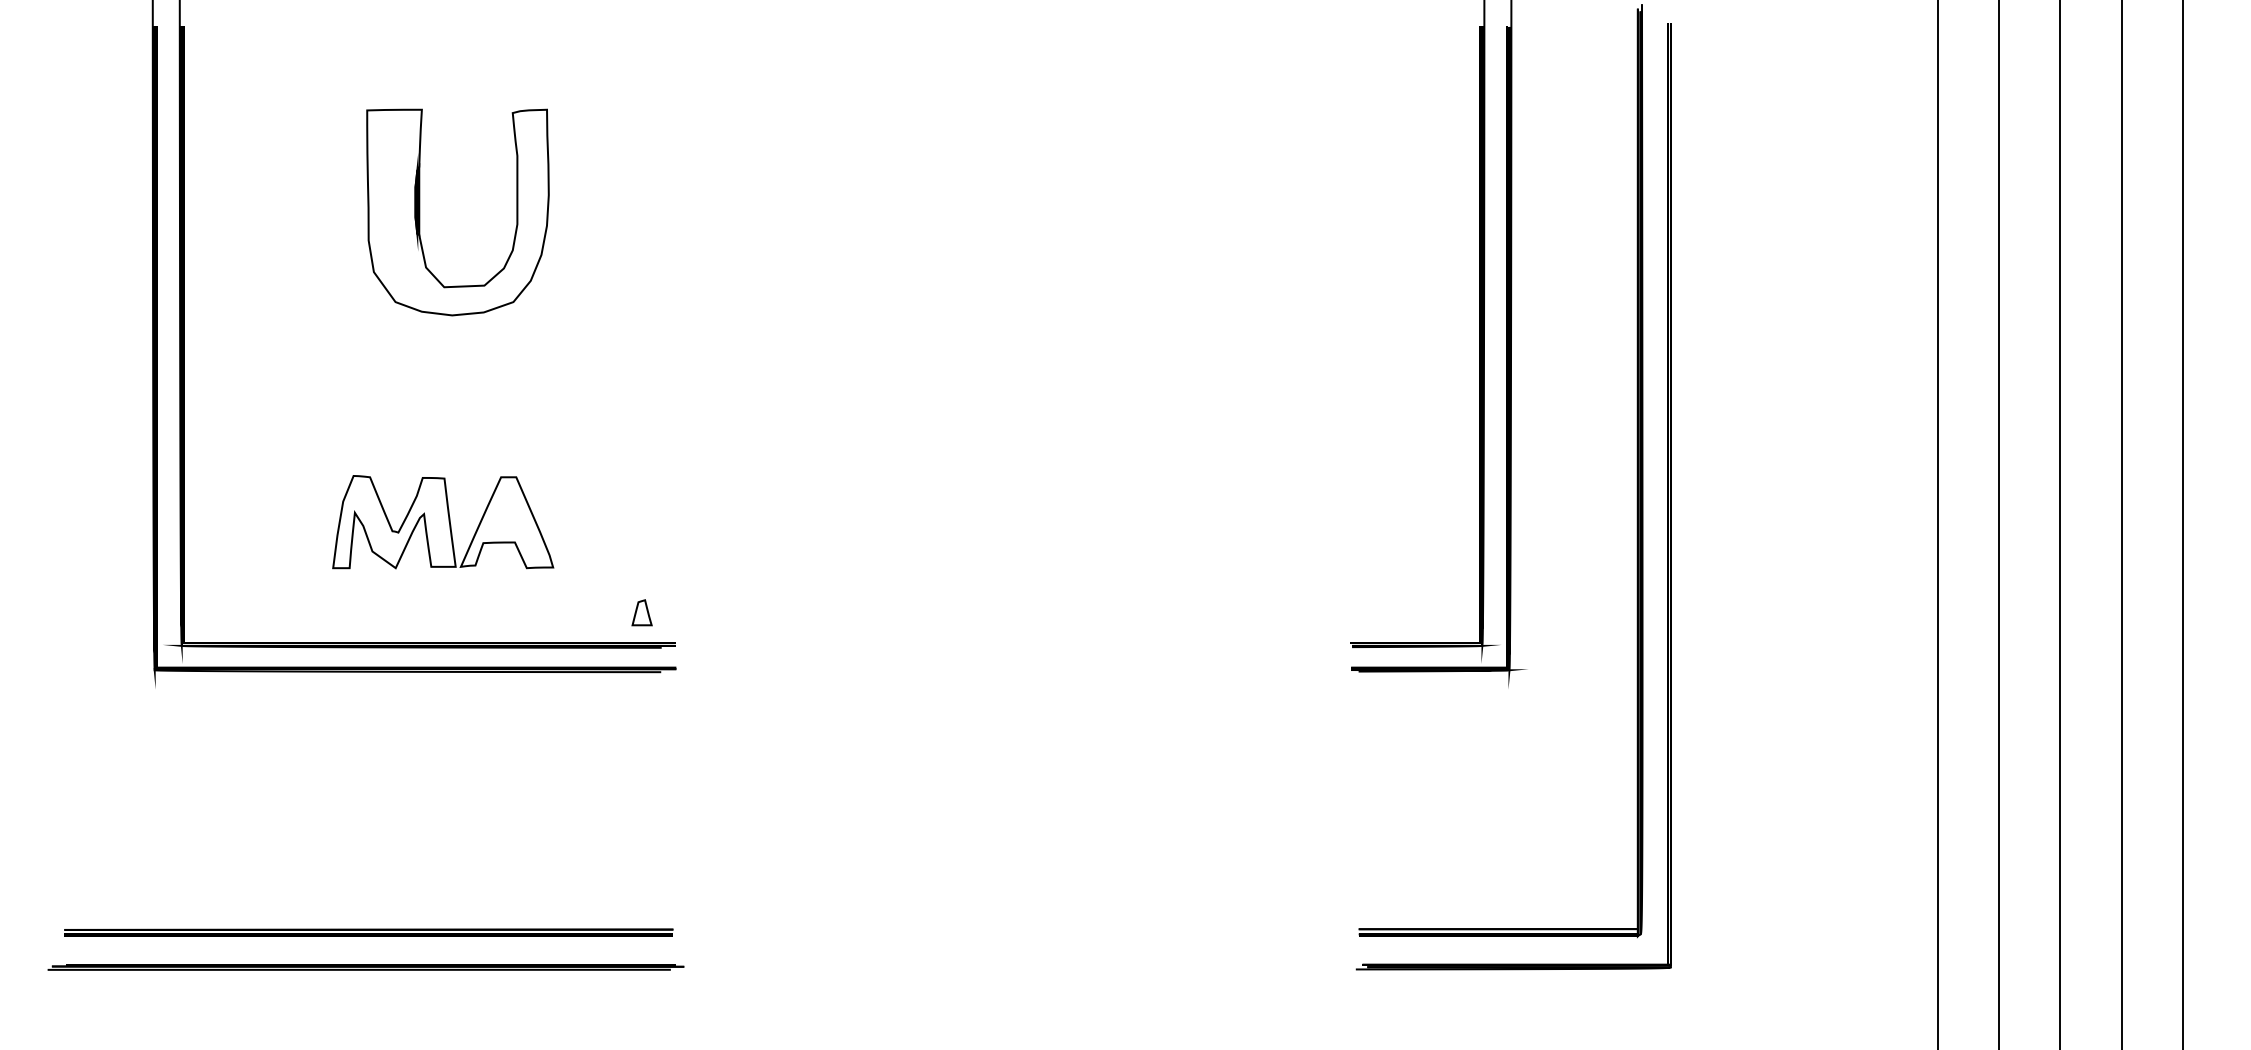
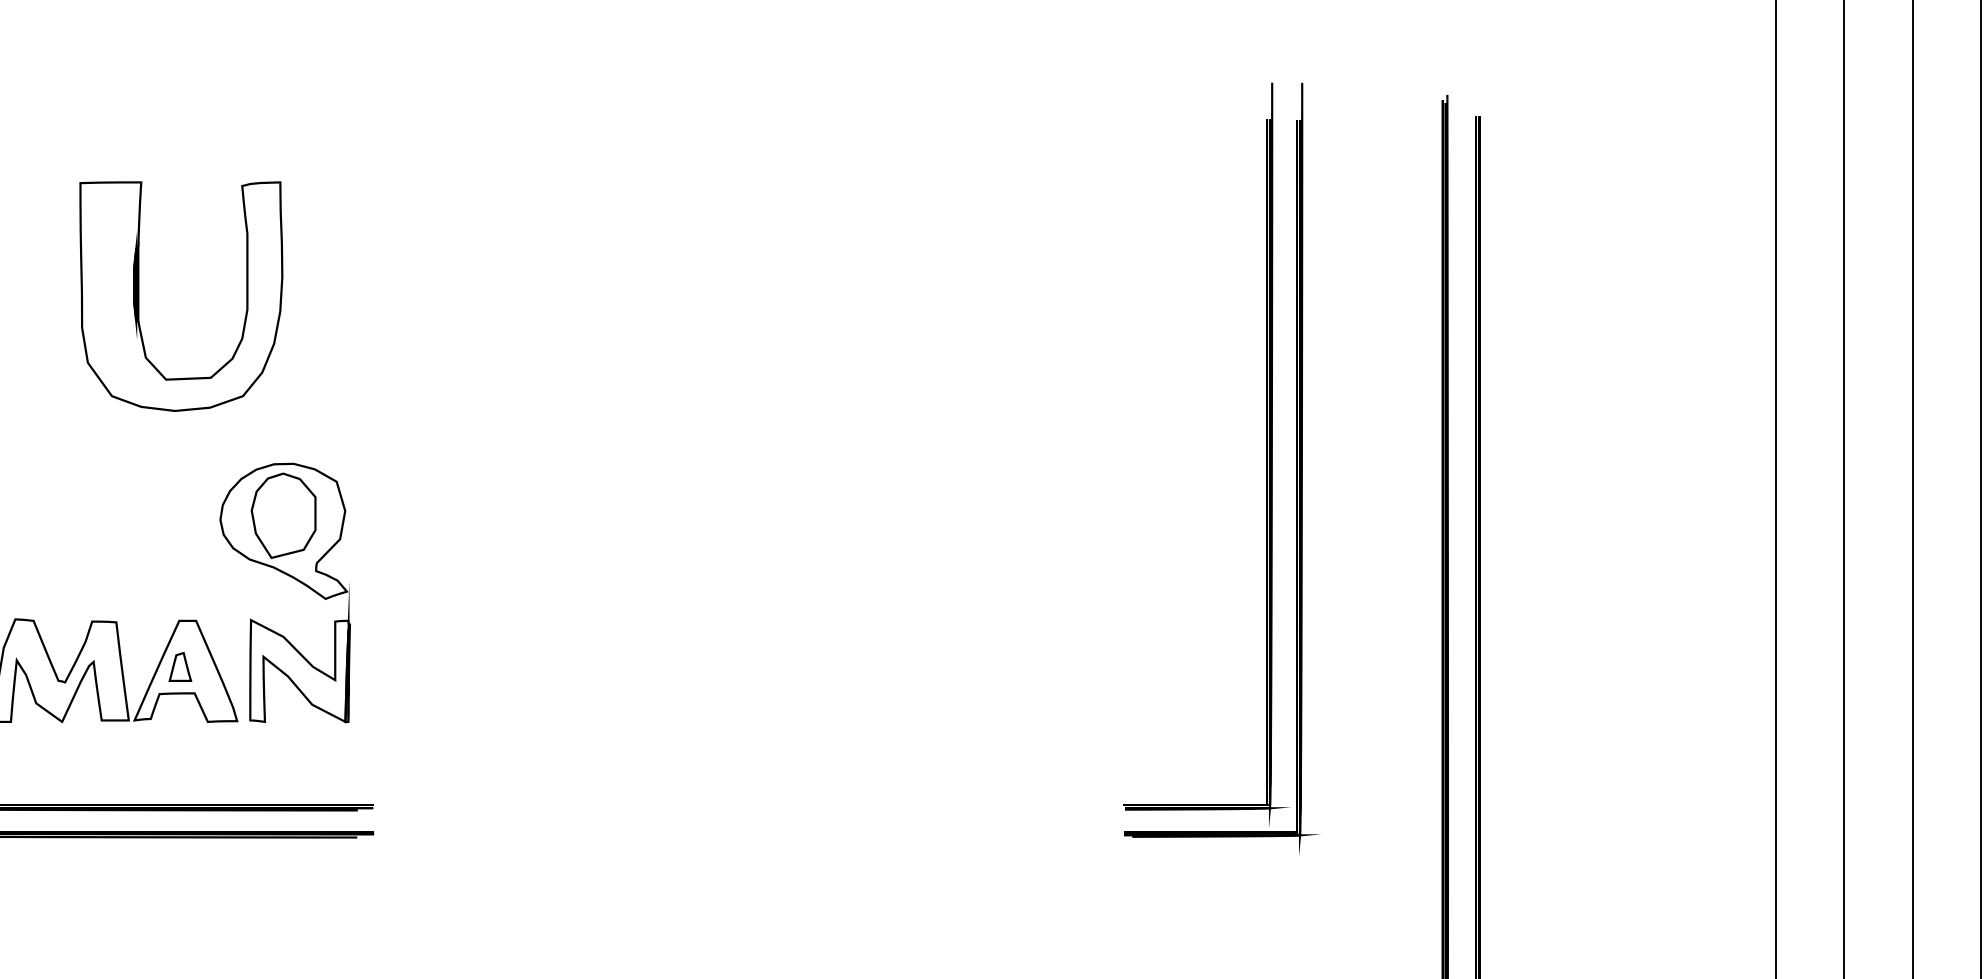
part: (420, 212) -> (139, 296), moved
part: (603, 439) -> (293, 578), added
part: (641, 612) -> (179, 666), moved

